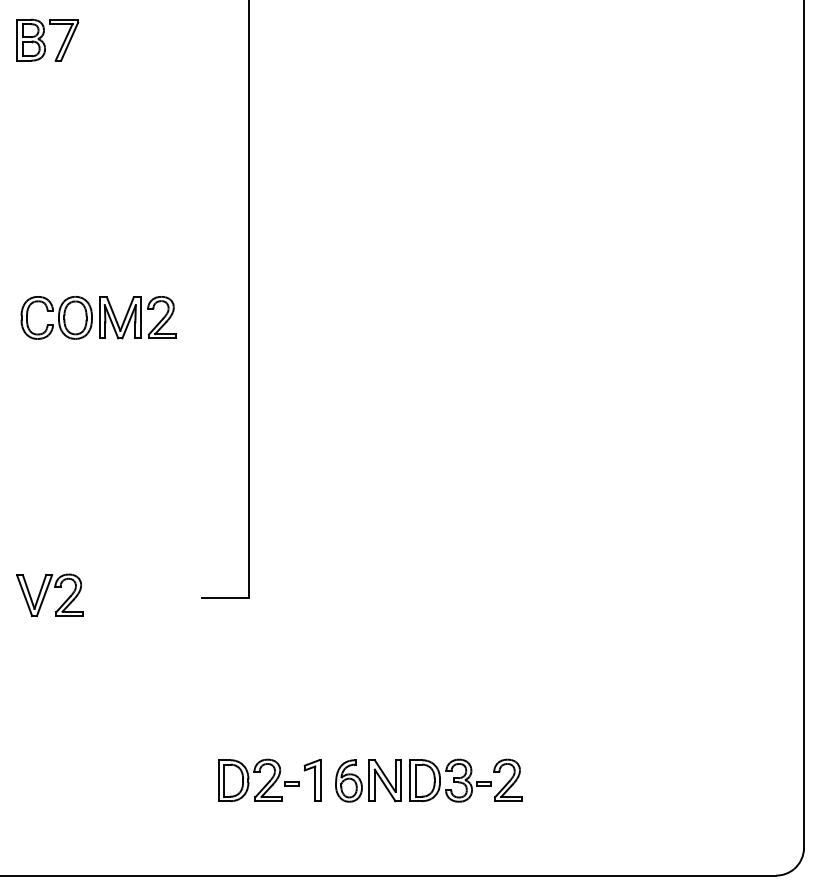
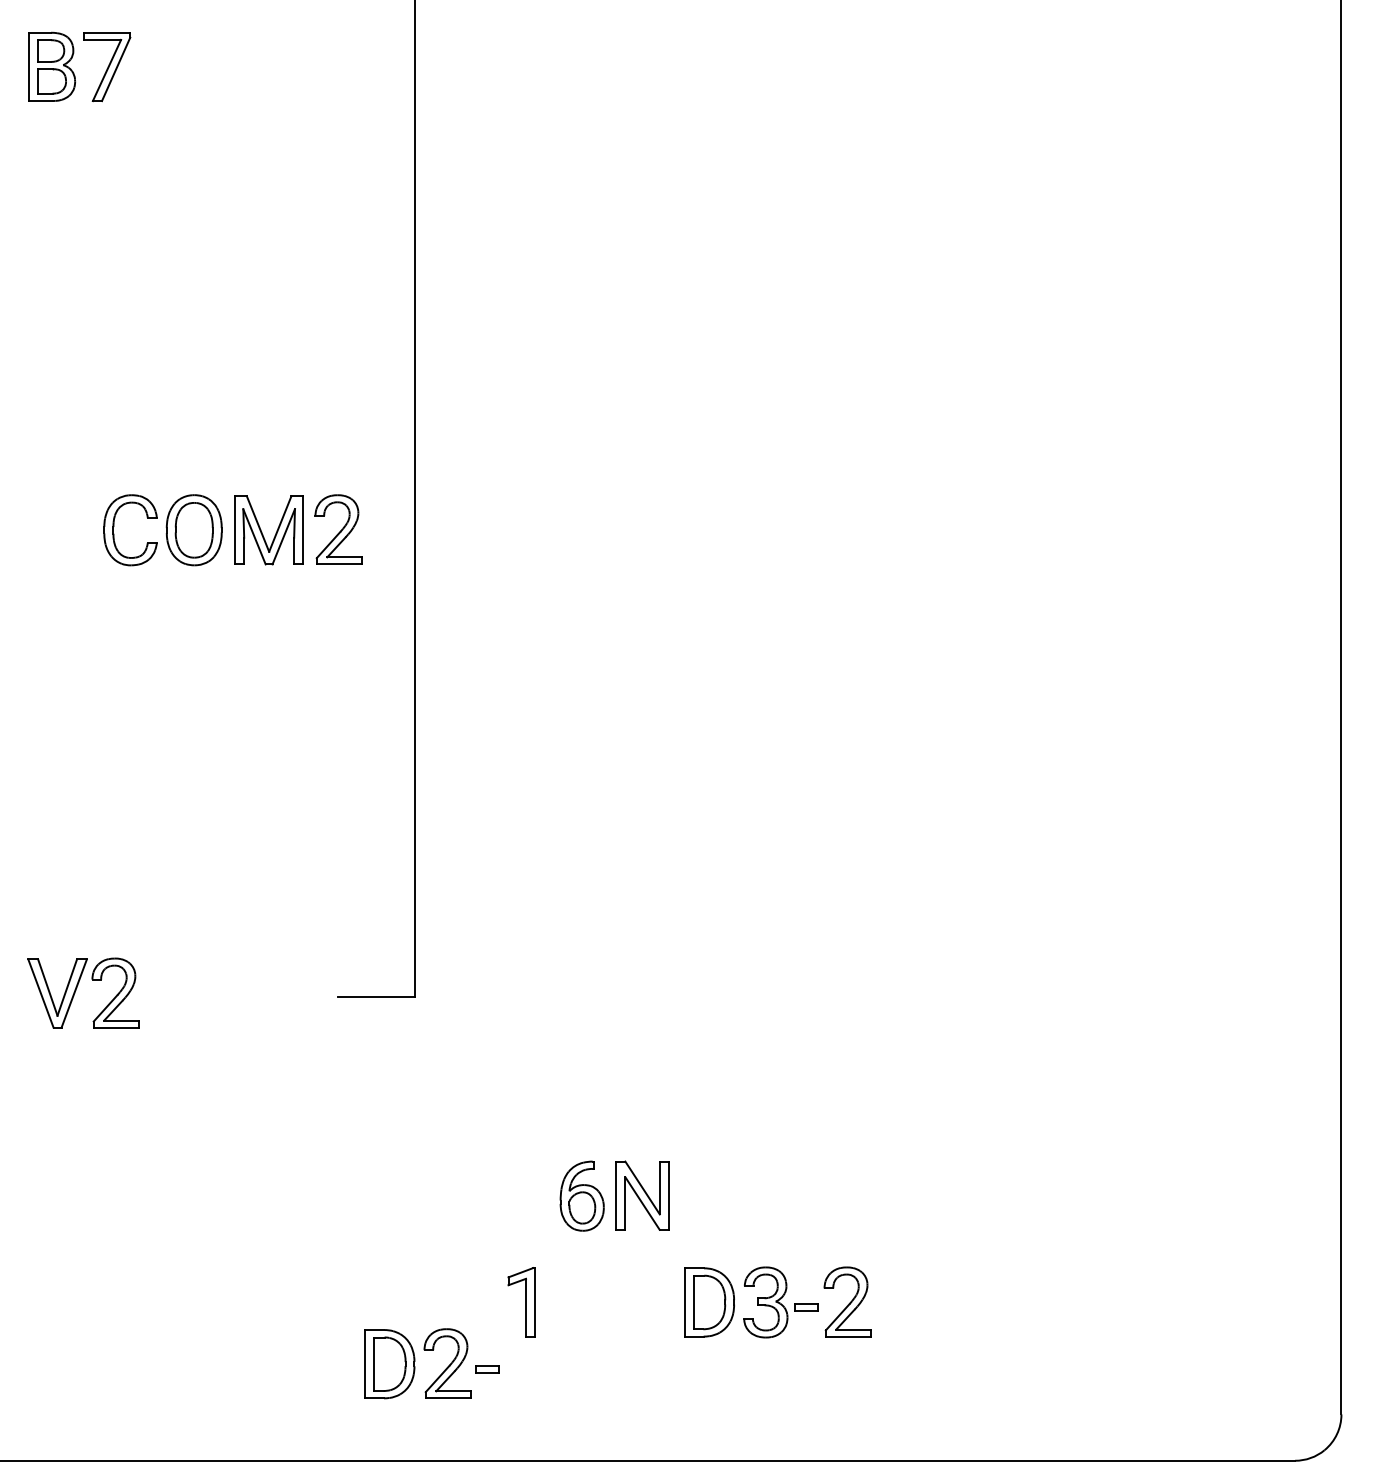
part: (98, 317) -> (232, 529), moved
part: (258, 772) -> (431, 1350), moved
part: (368, 780) -> (614, 1195), moved

